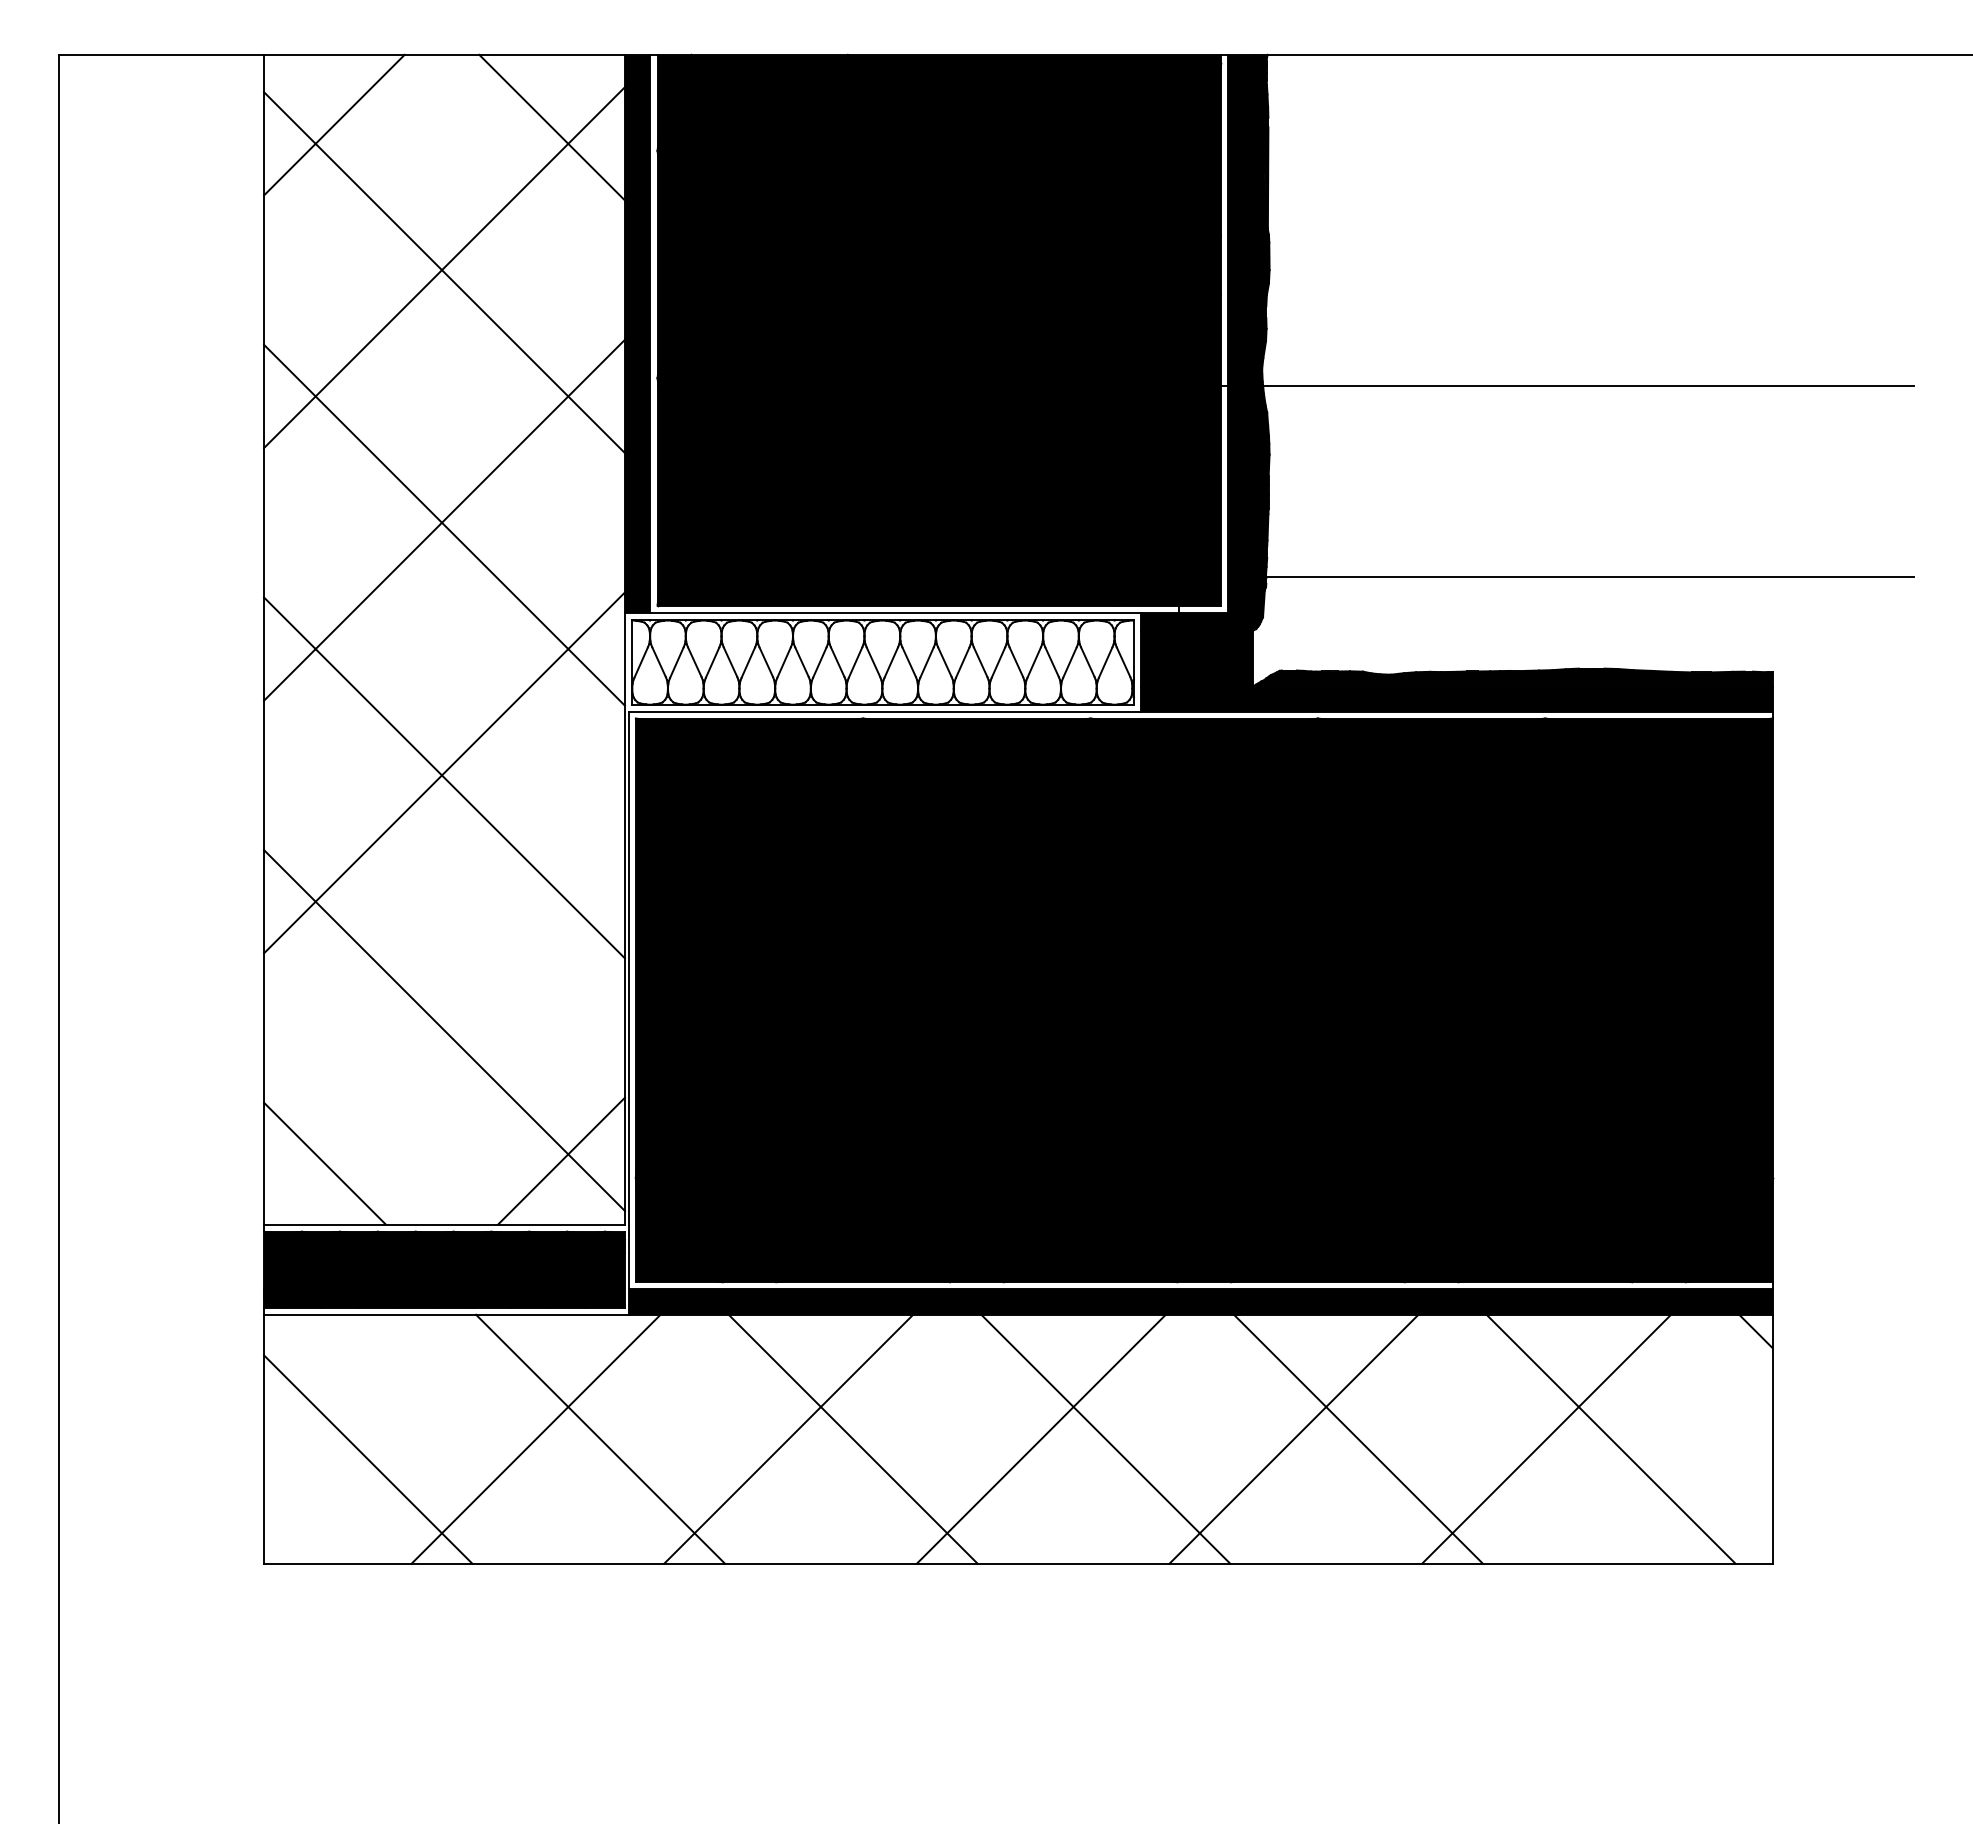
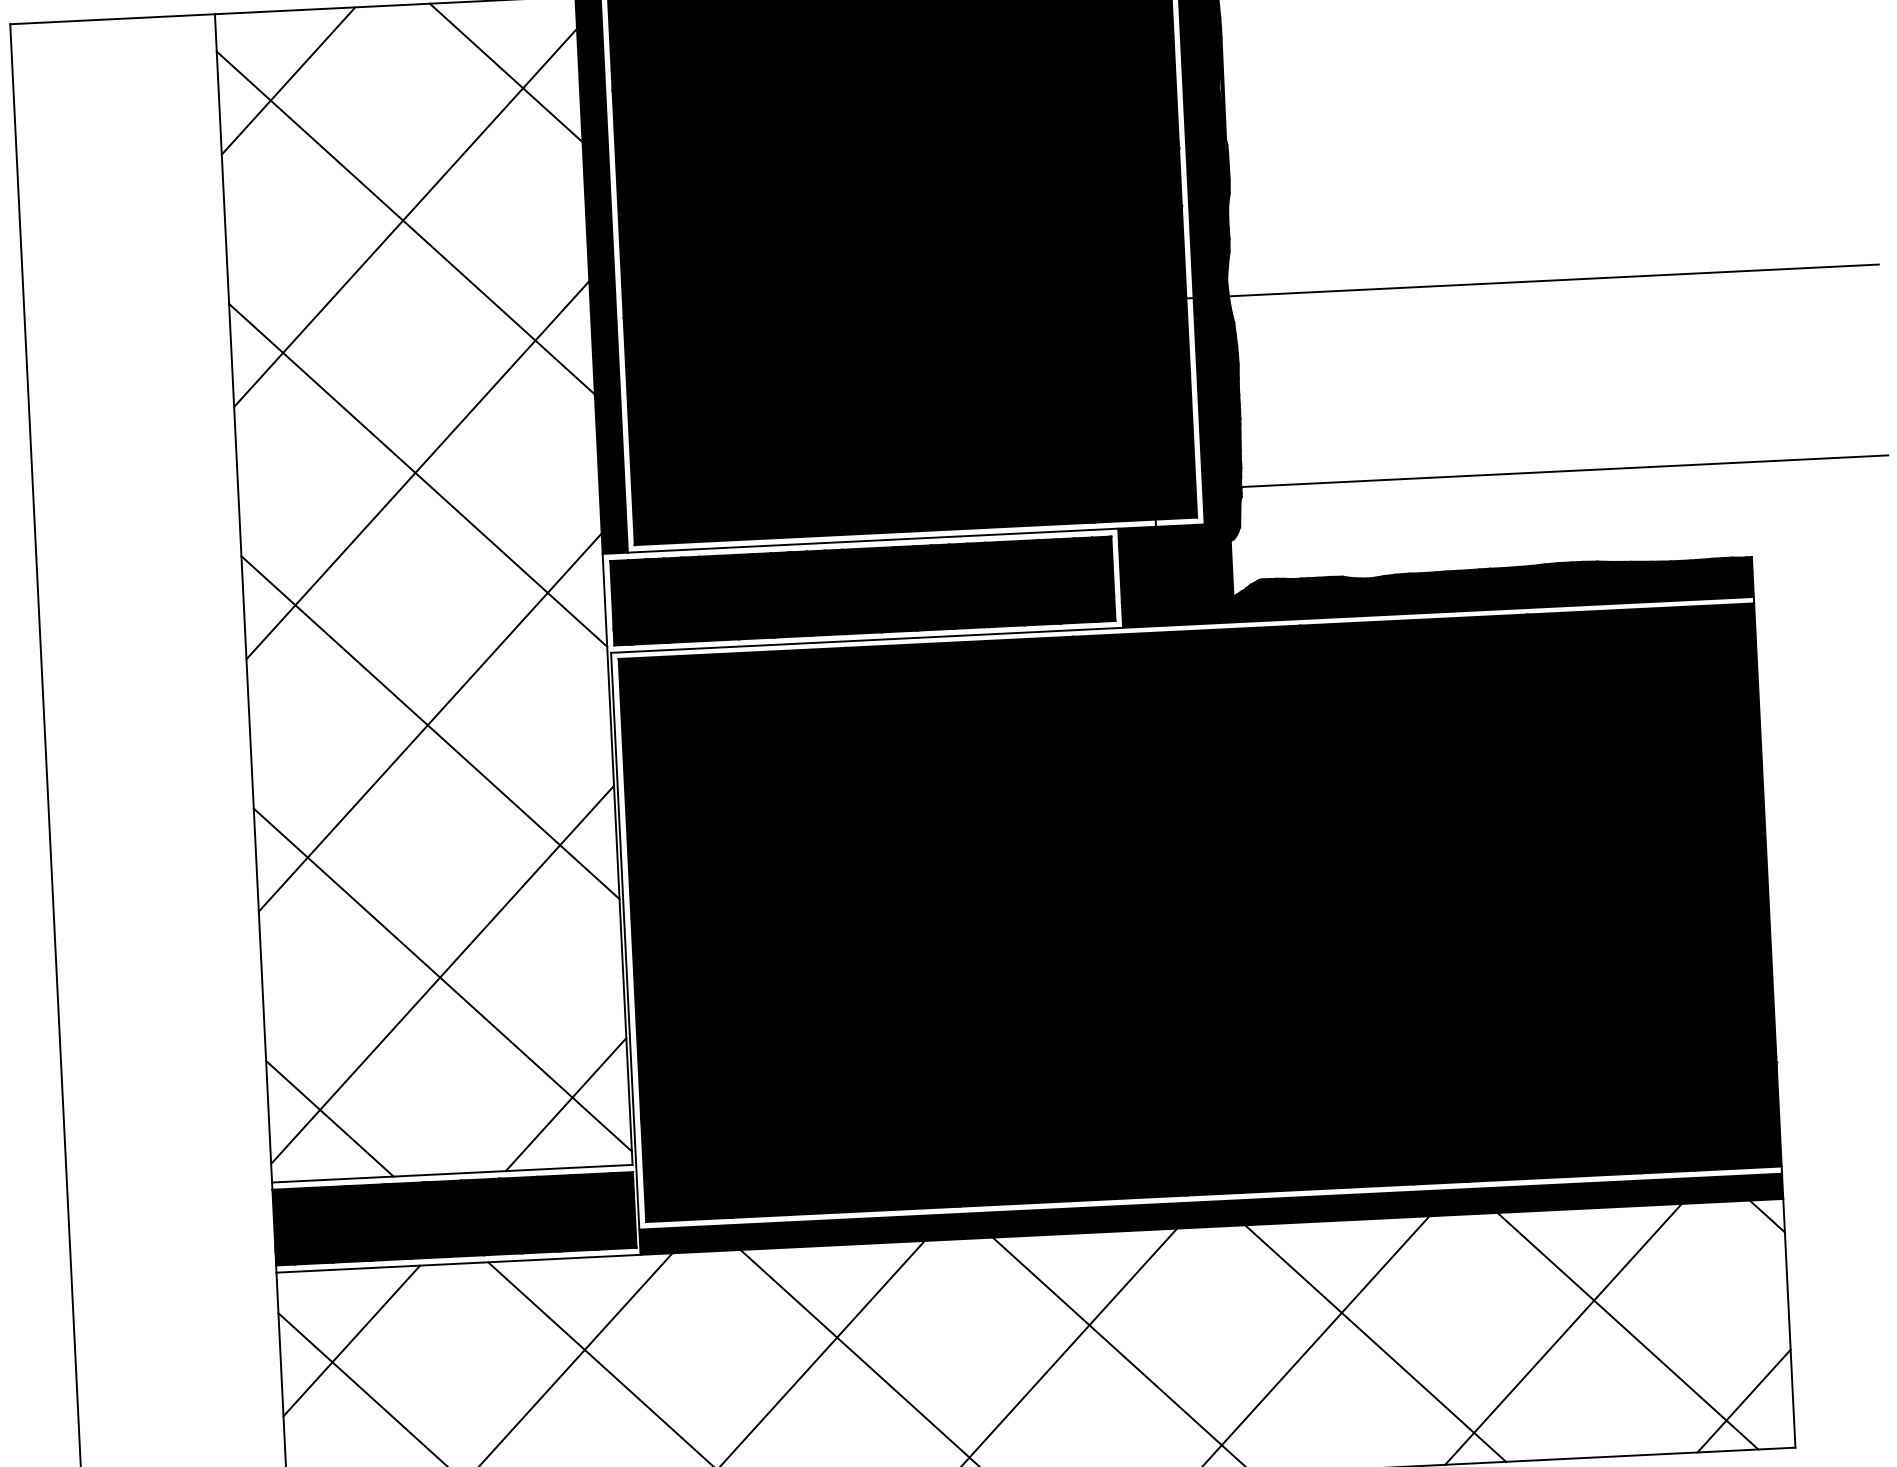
fill: (882, 662) -> (862, 590), added
line: (444, 1025) -> (442, 974), added
line: (335, 1386) -> (351, 1340), added
line: (1723, 1514) -> (1743, 1400), added

